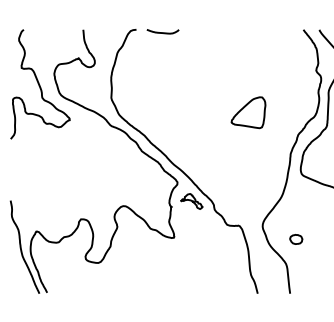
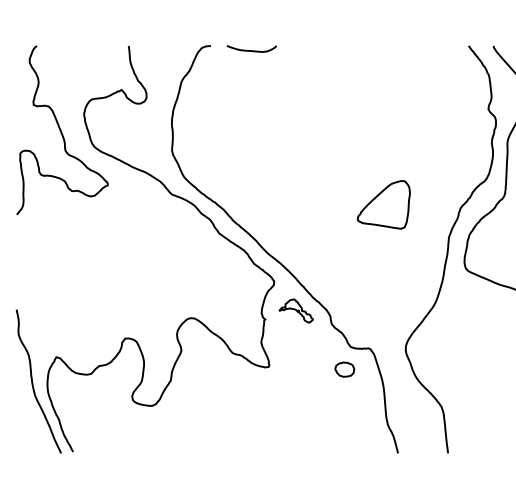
part: (248, 112) -> (383, 204), moved
part: (296, 239) -> (345, 369), moved

